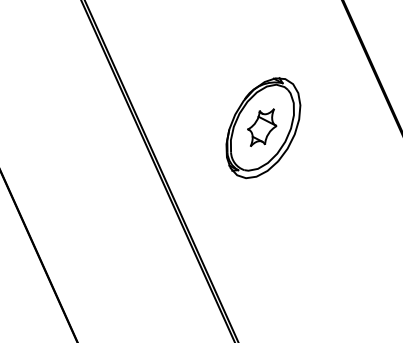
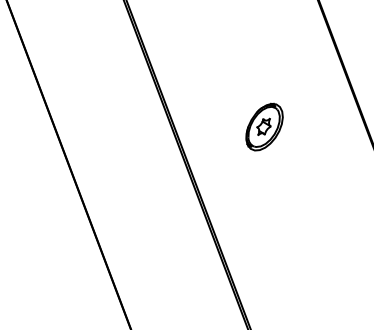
part: (263, 127) -> (264, 126), size x0.62

